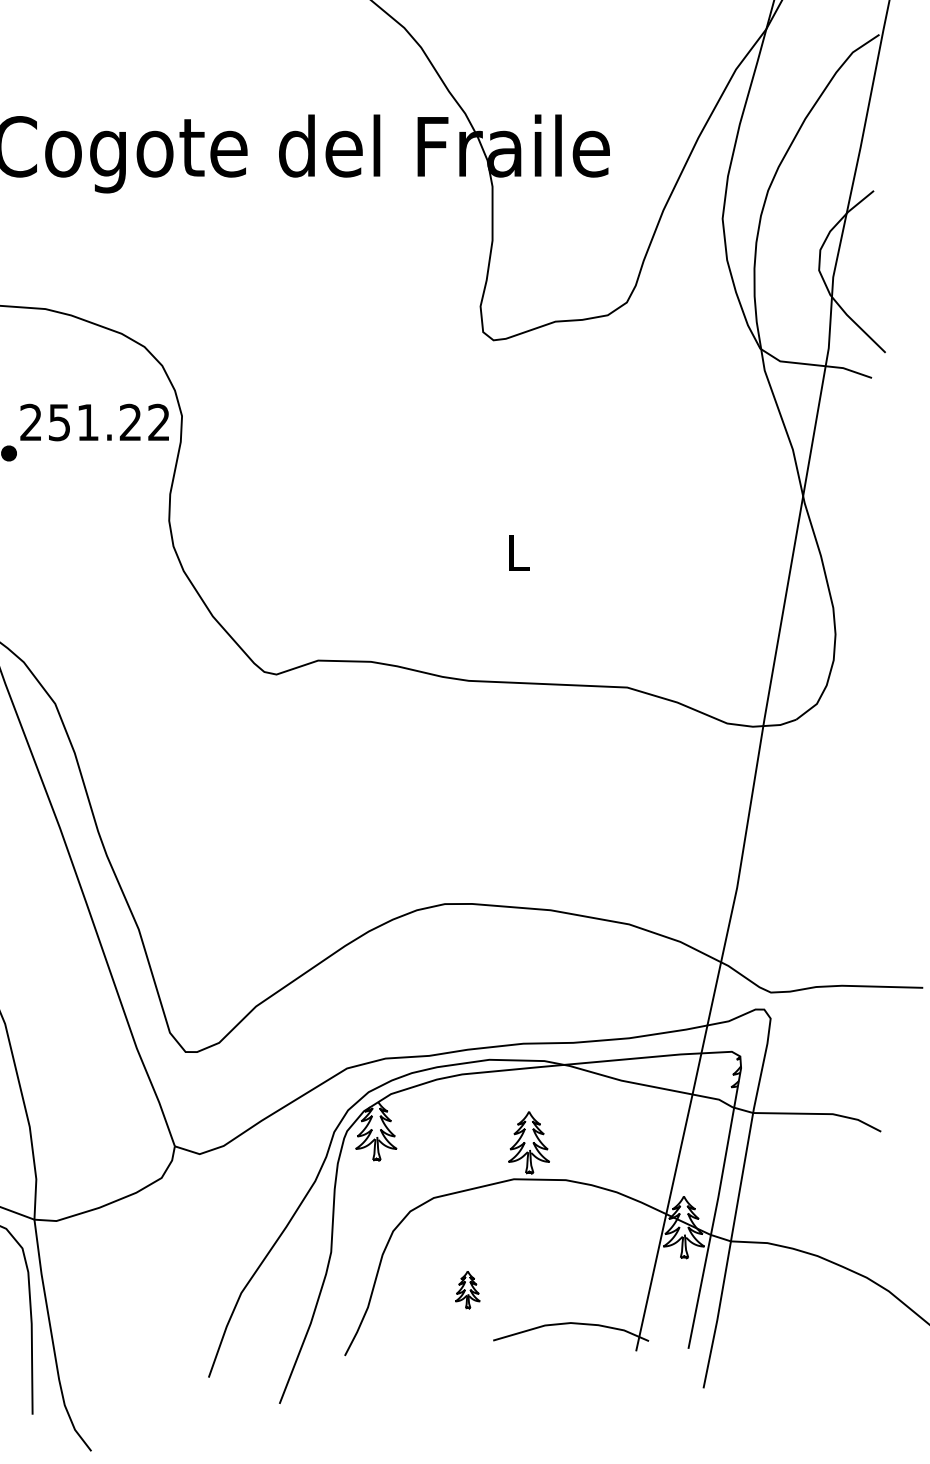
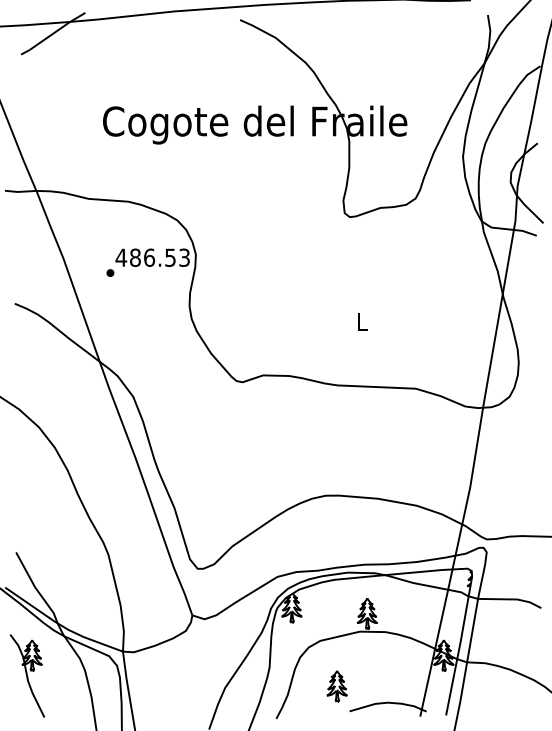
text: (94, 421) -> (152, 257), 251.22 -> 486.53
part: (466, 1290) -> (336, 686), size x1.67

